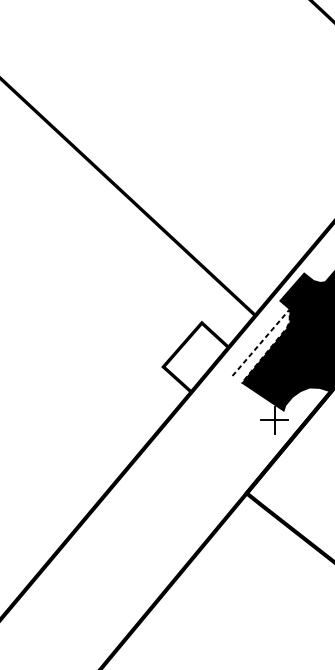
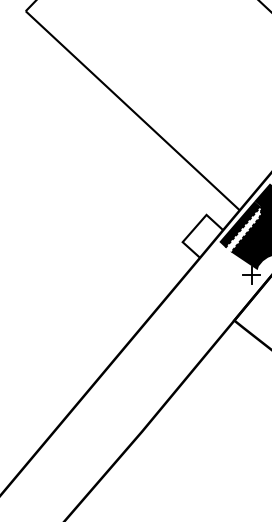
fill: (255, 338) -> (239, 224), added

